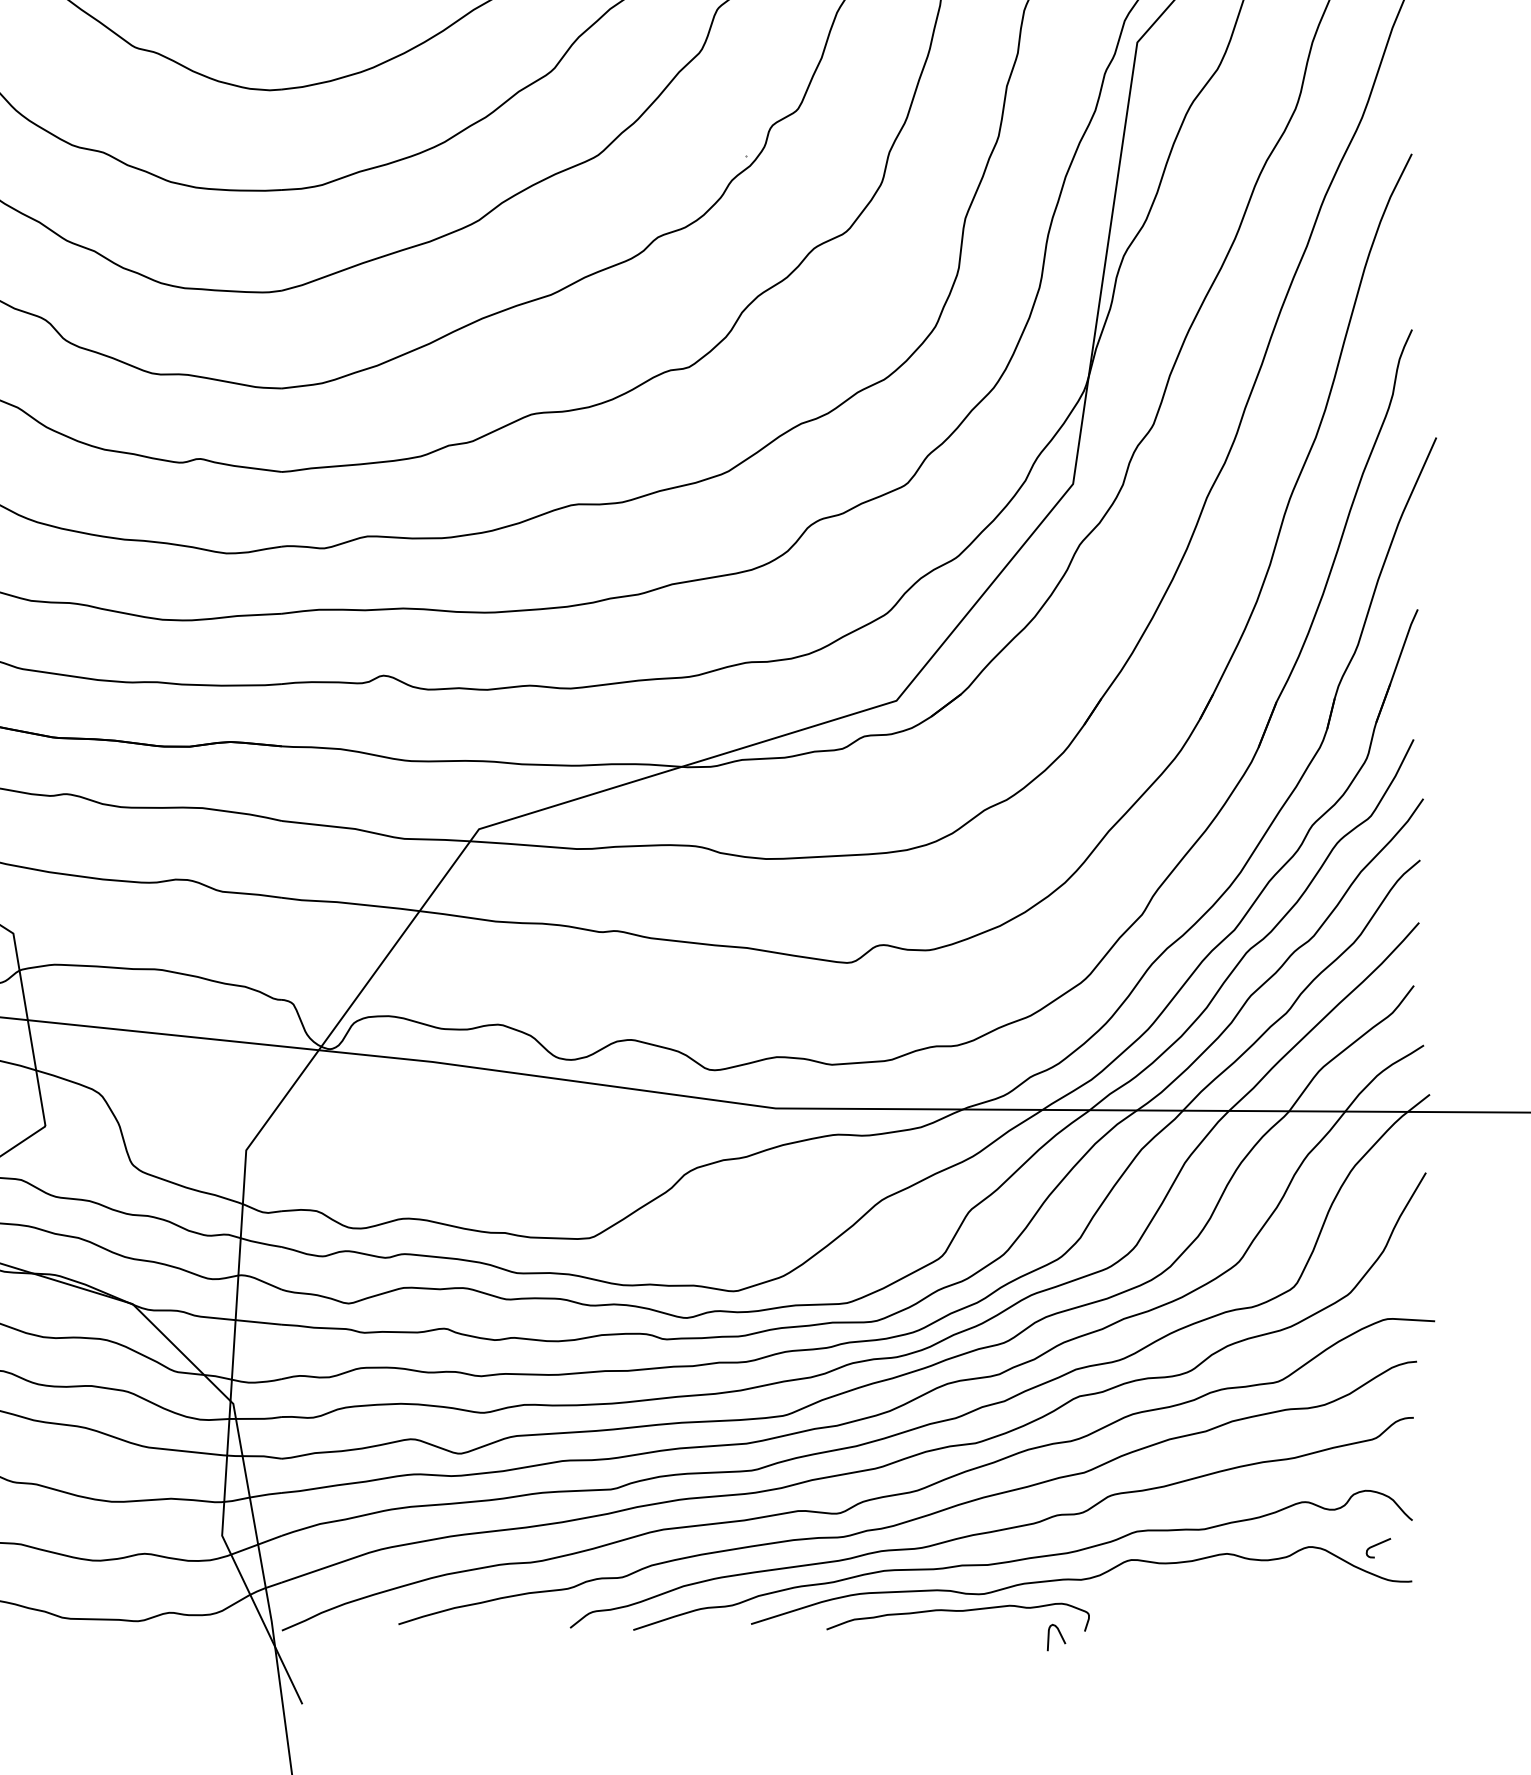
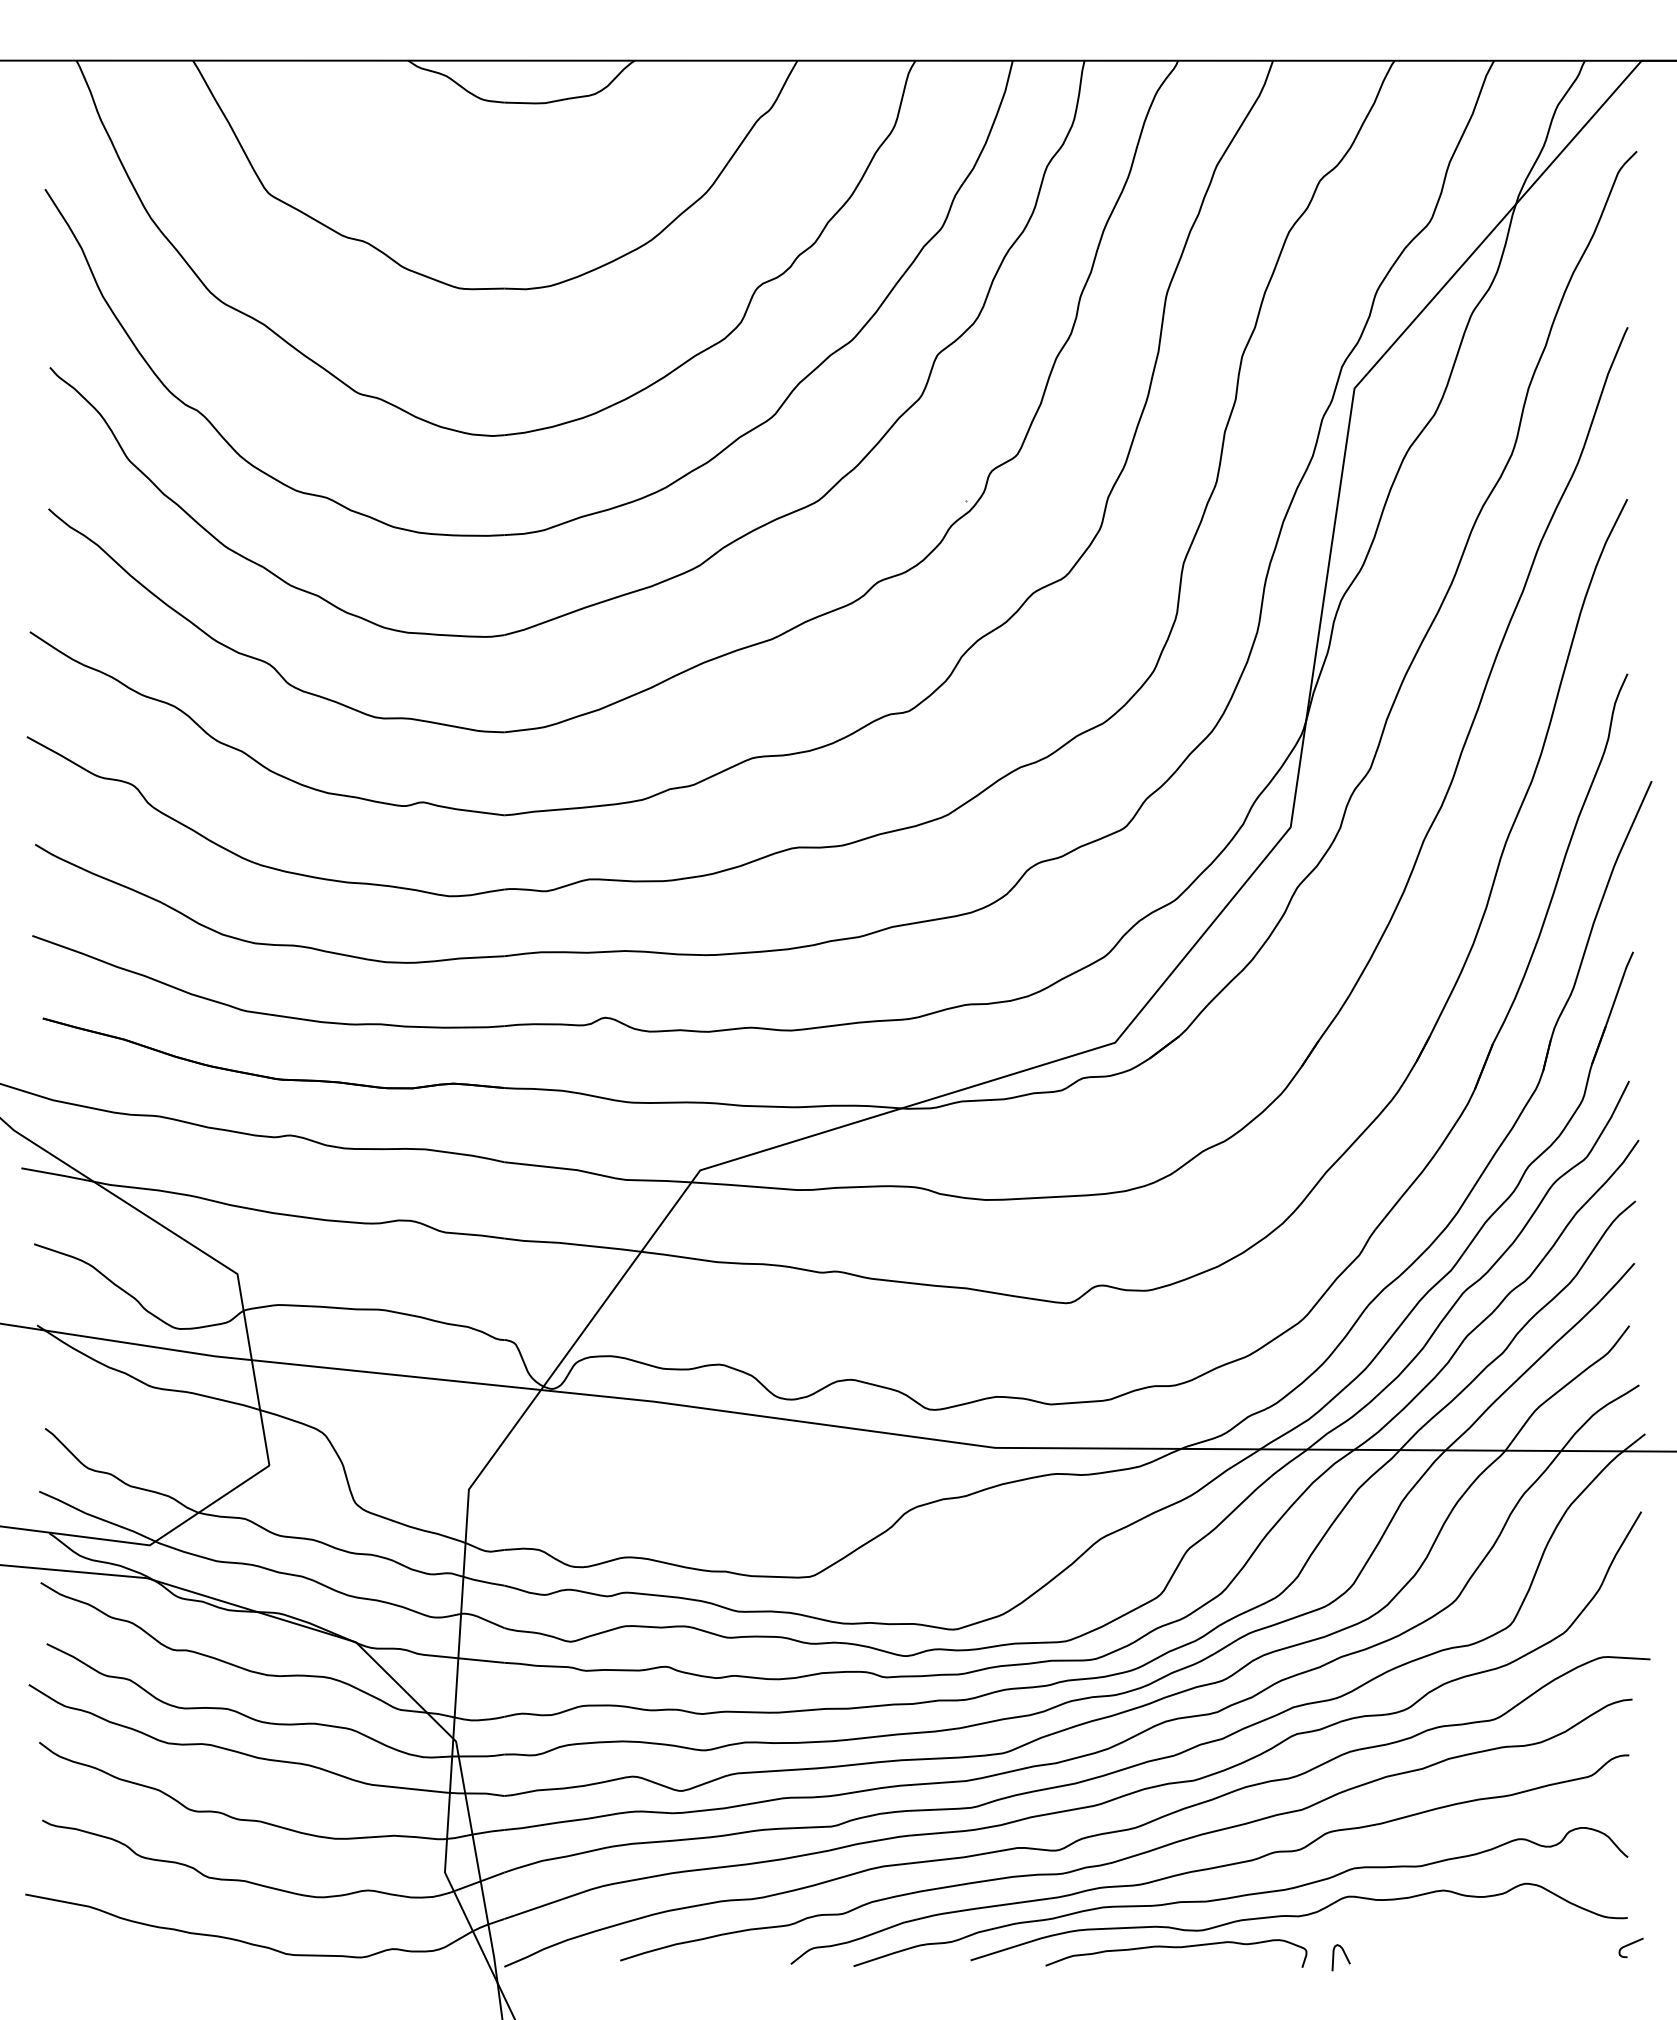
curve: (1376, 1545) -> (1629, 1945), moved
curve: (1059, 1635) -> (1344, 1955), moved

